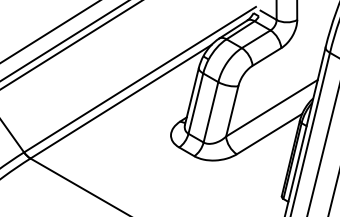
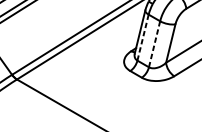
line: (196, 103) -> (143, 37), solid -> dashed
line: (210, 112) -> (154, 44), solid -> dashed

